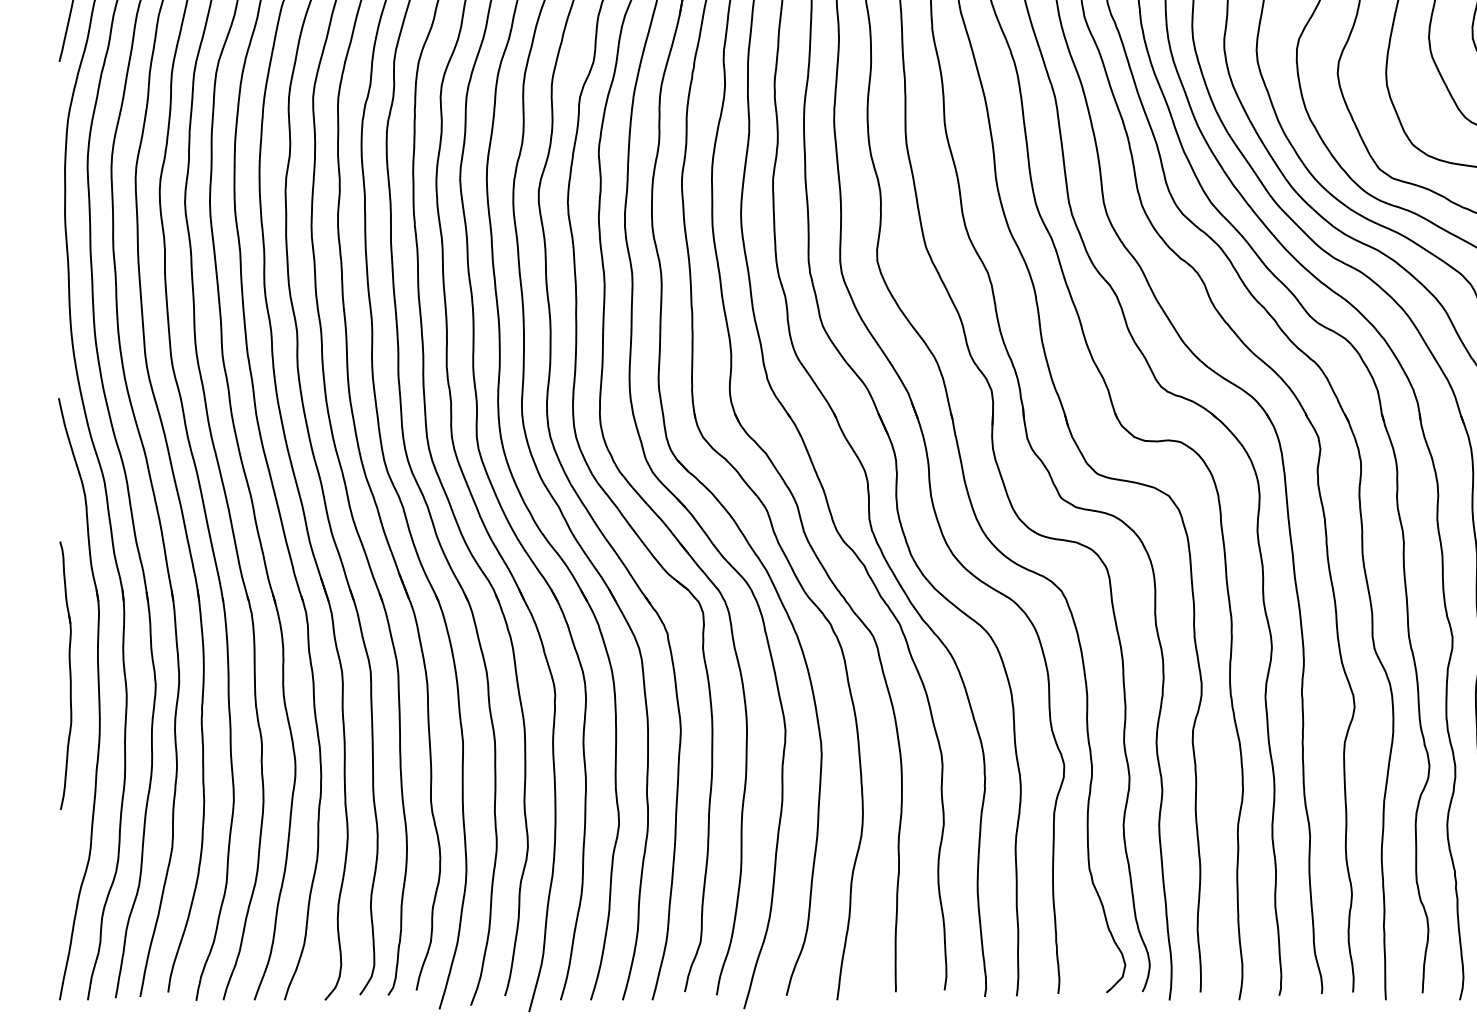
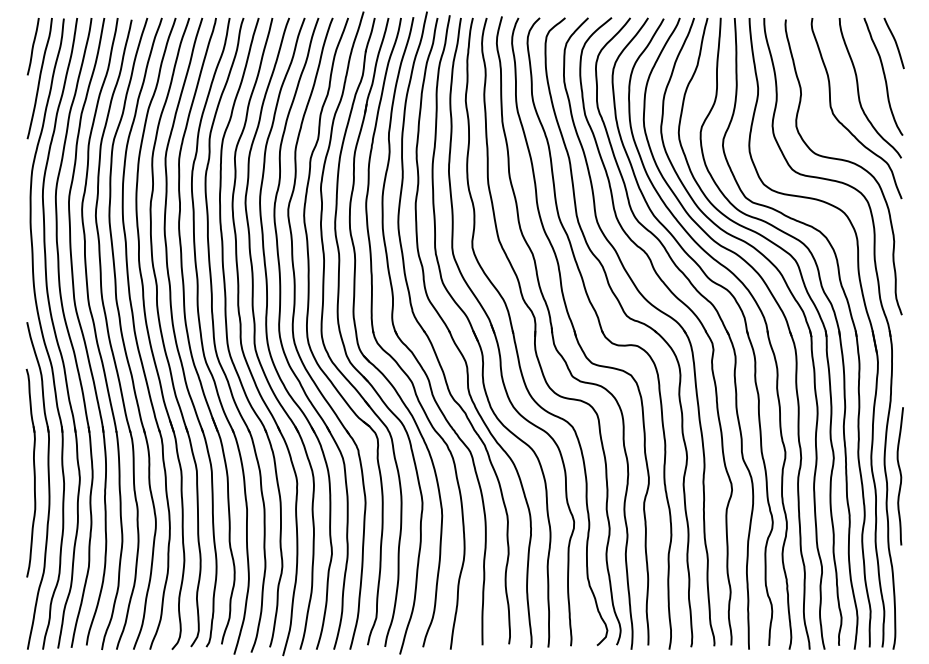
part: (64, 674) -> (30, 472), size x1.43

